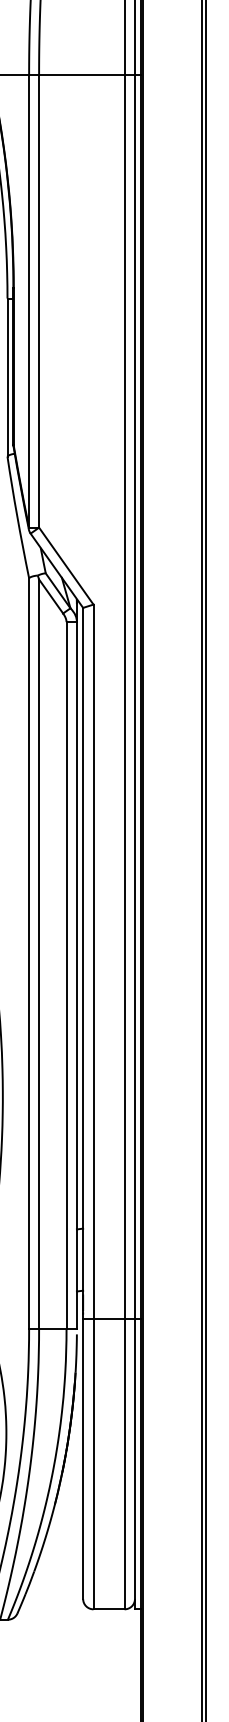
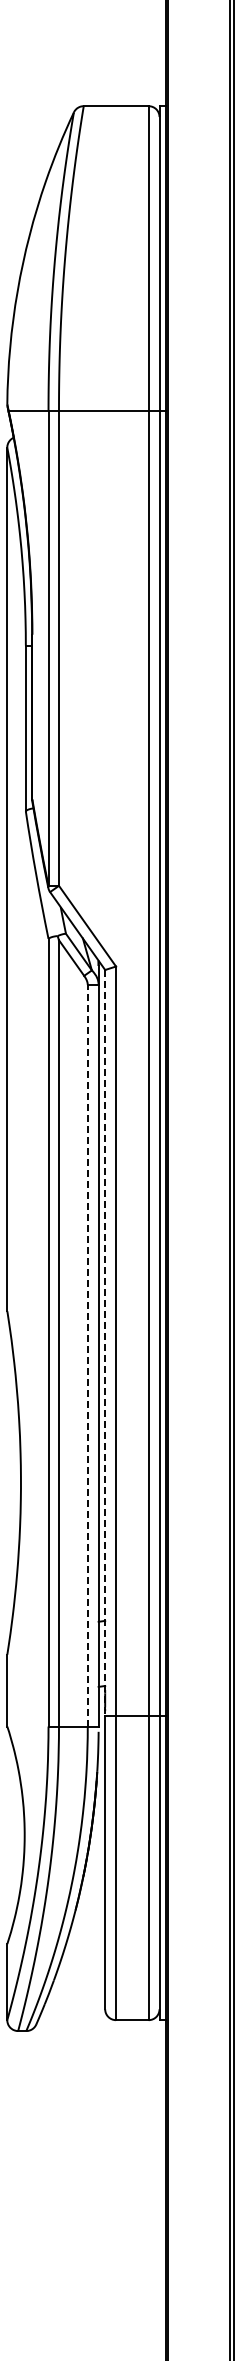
line: (83, 963) -> (105, 1342), solid -> dashed
line: (66, 975) -> (87, 1355), solid -> dashed

